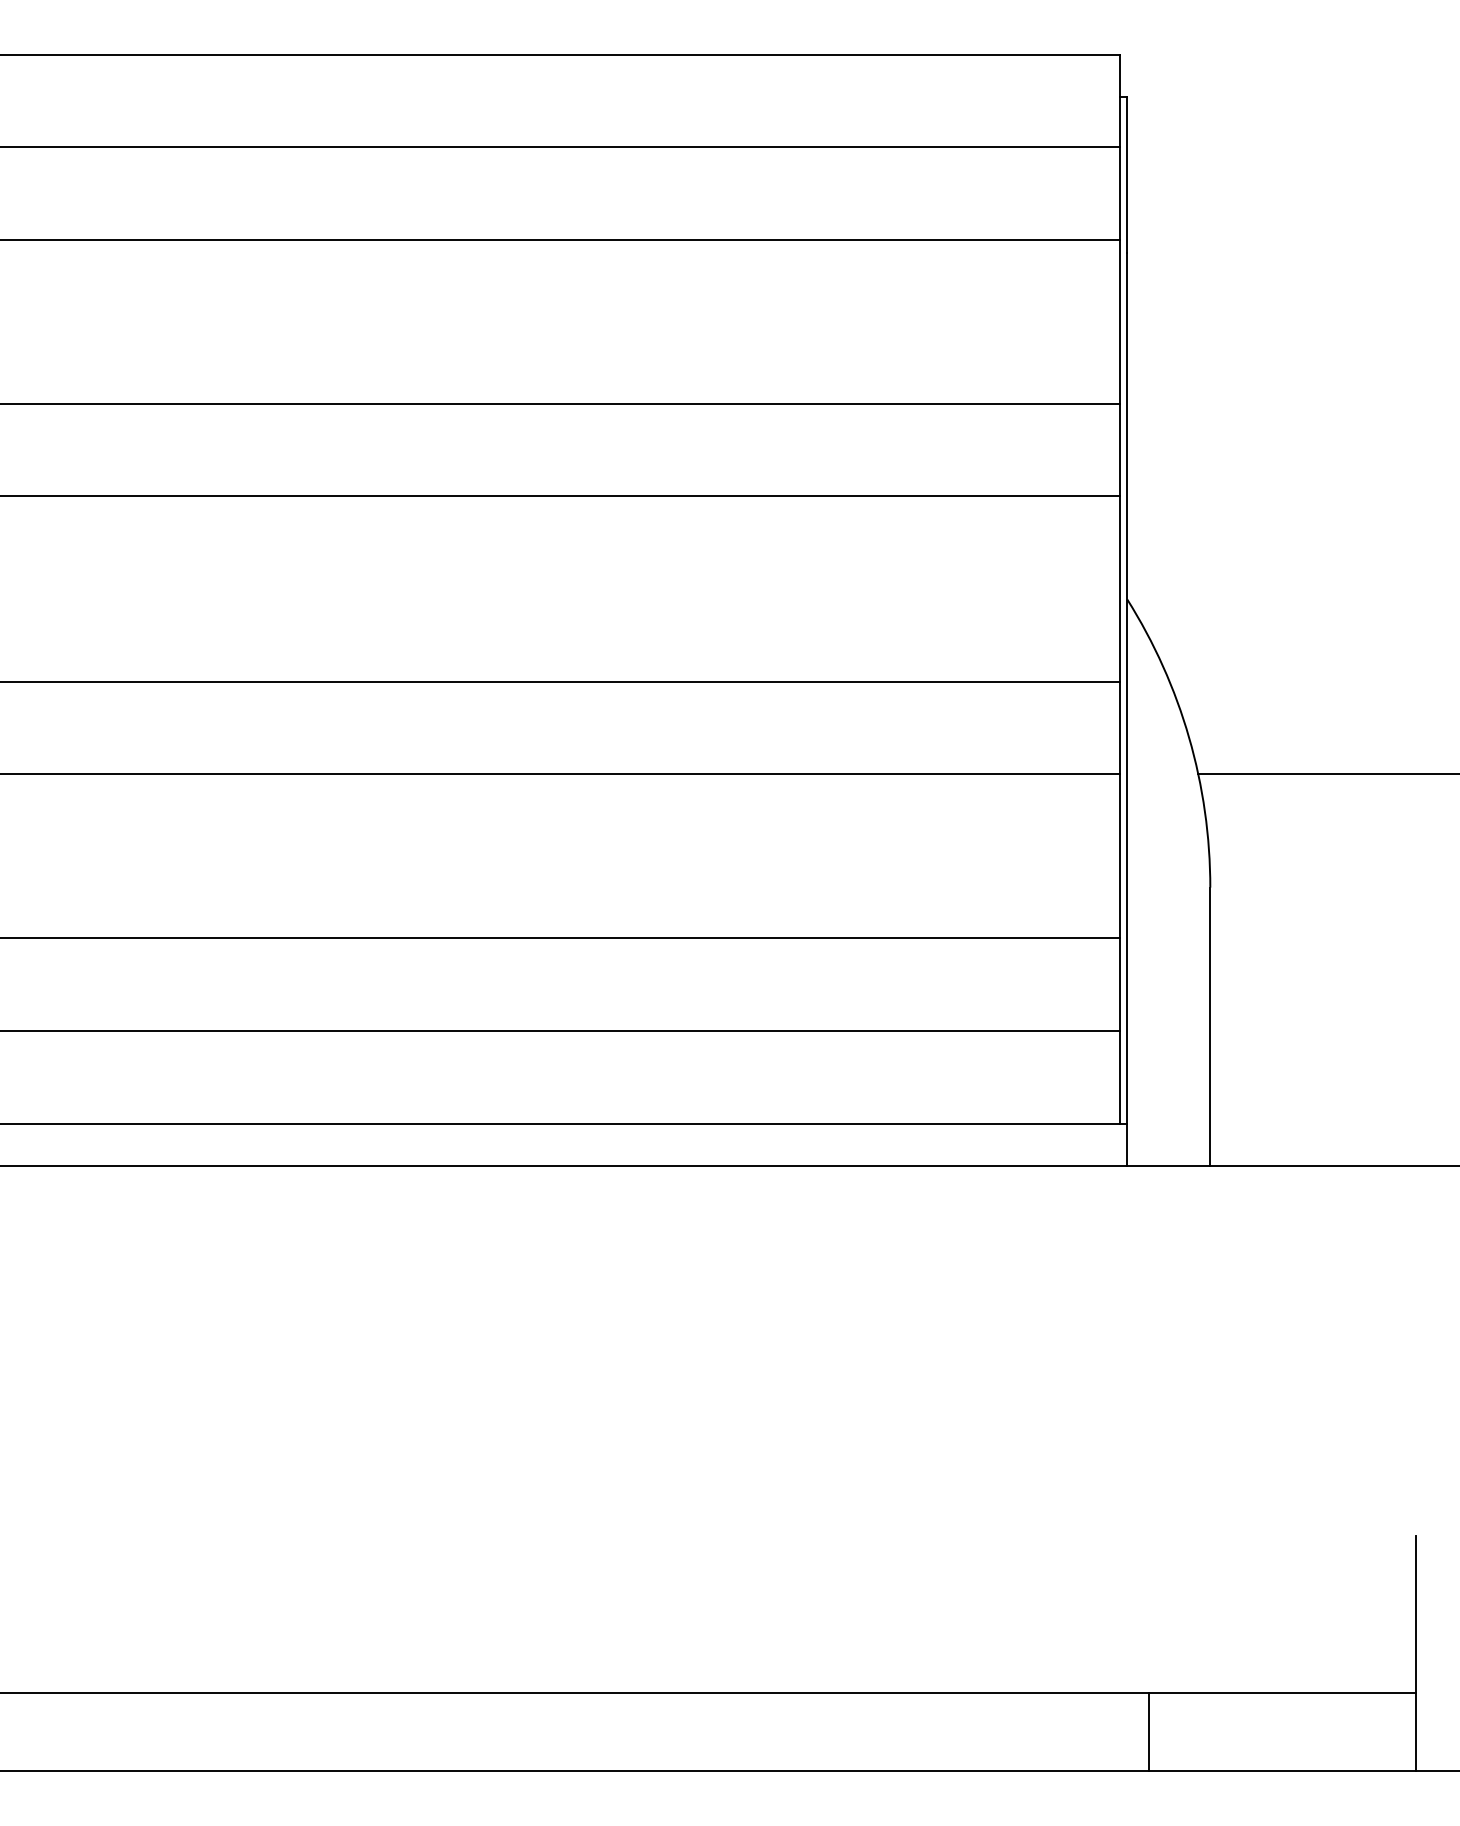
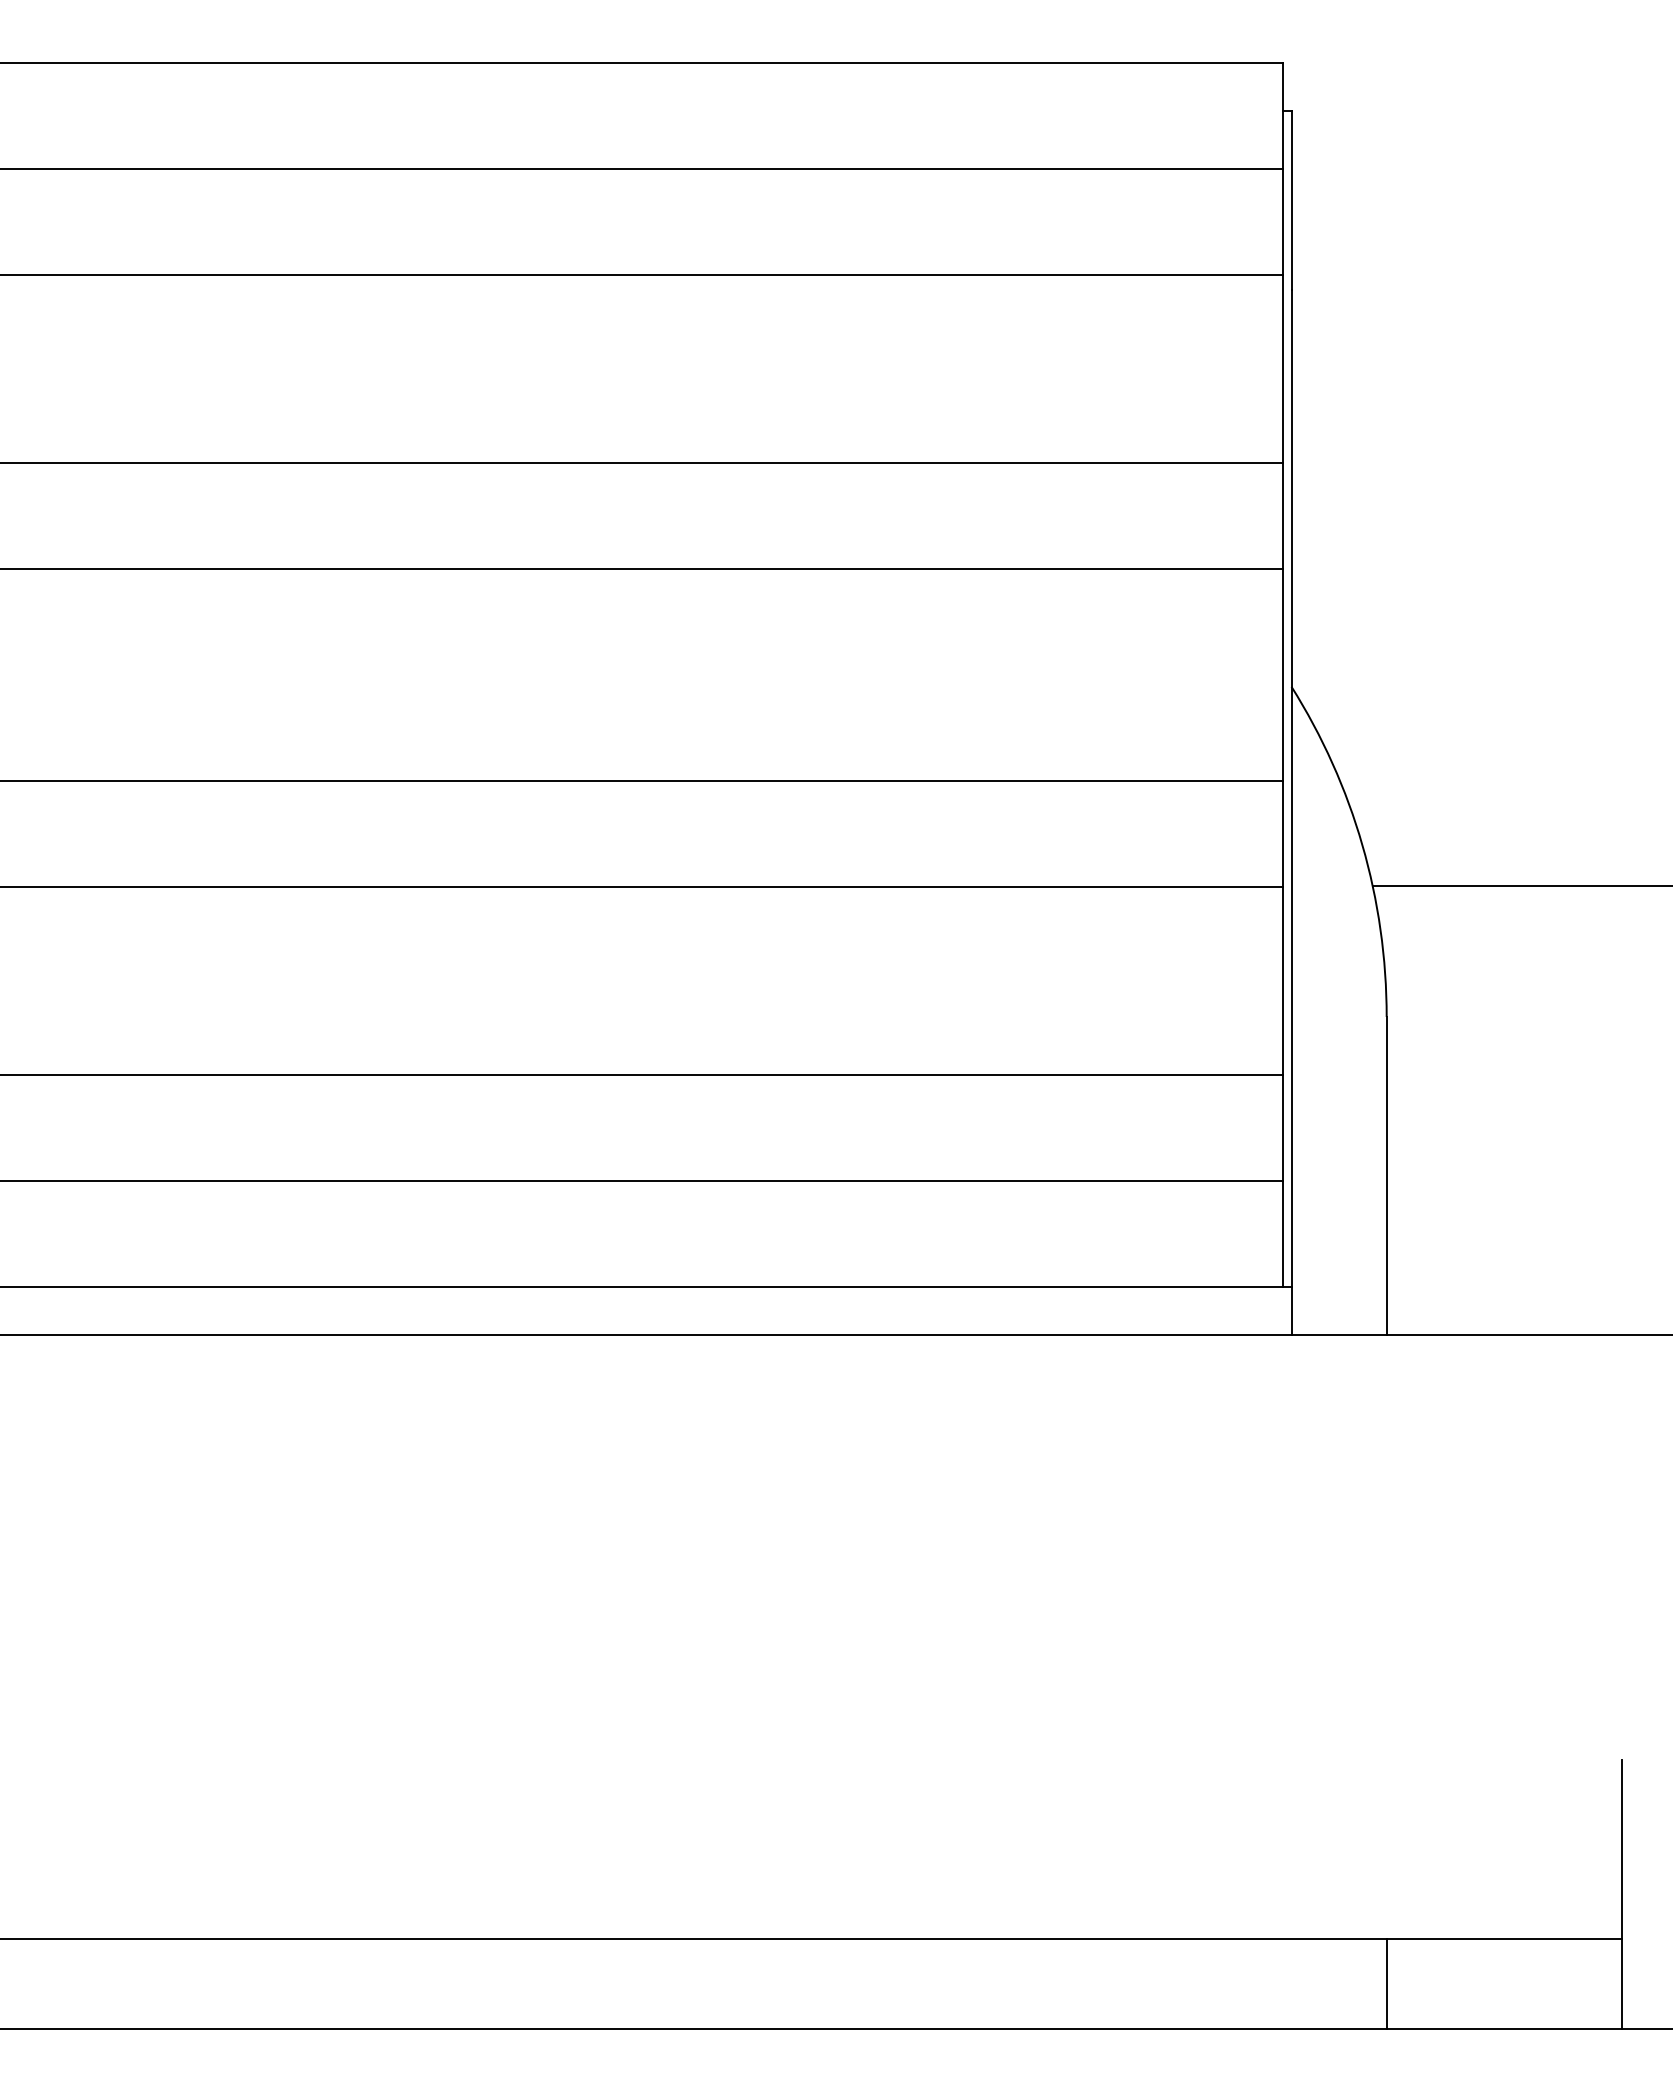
line: (1149, 1732) -> (1386, 1984), moved

